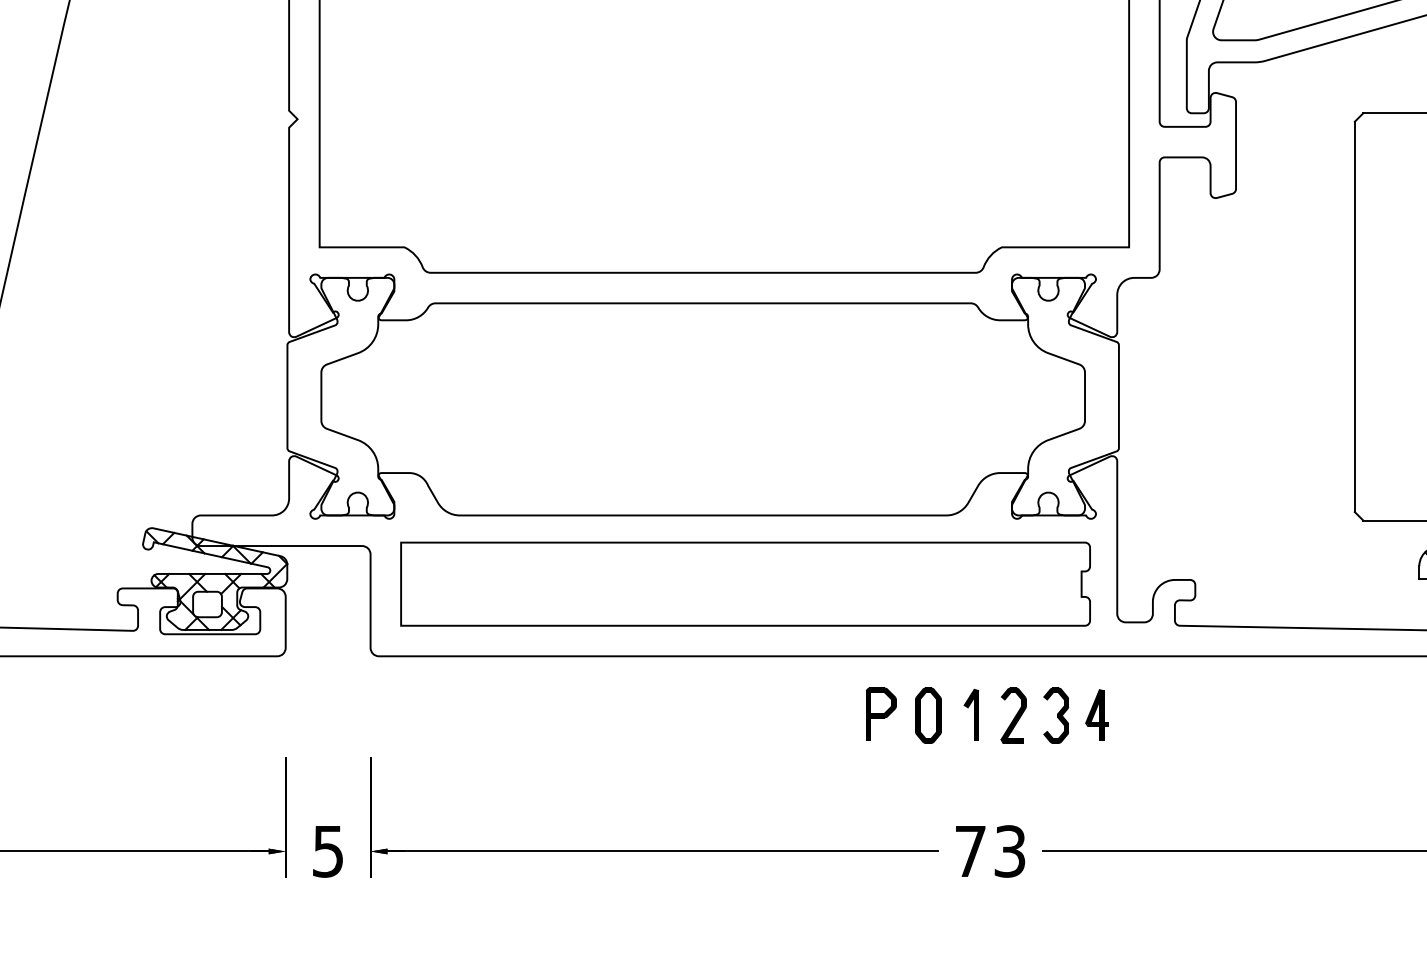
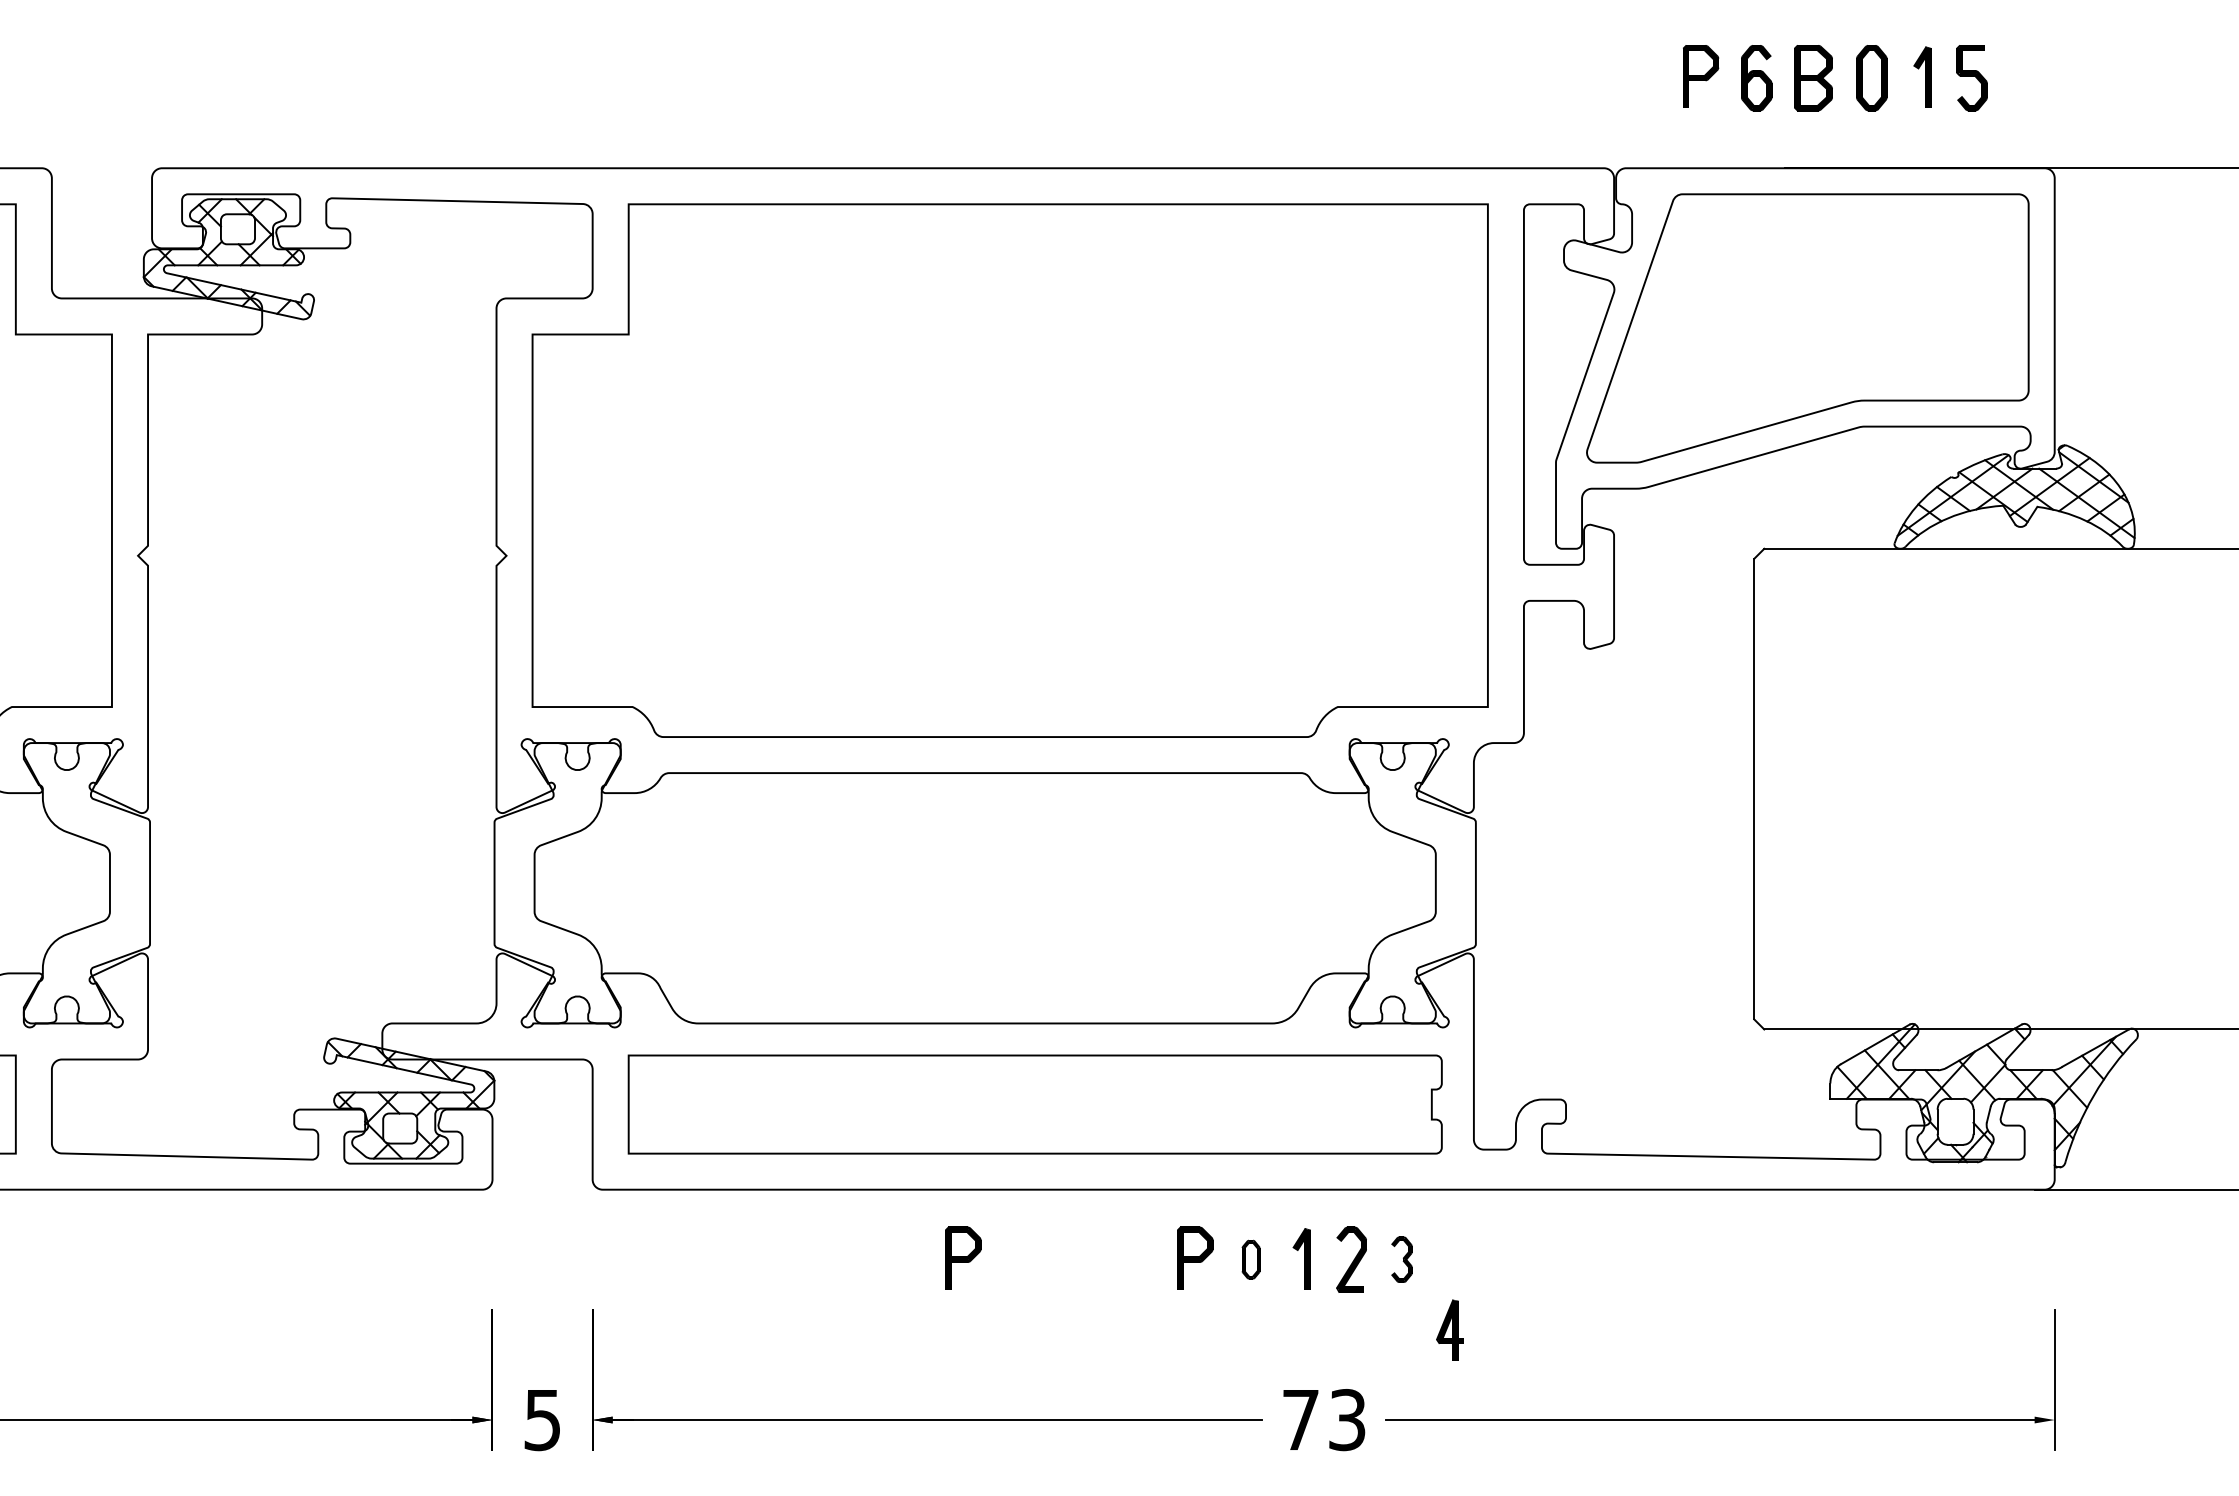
part: (684, 713) -> (963, 1257), added
part: (1096, 714) -> (1449, 1329), moved
part: (927, 715) -> (1250, 1259), size x0.6
part: (1055, 715) -> (1401, 1259), size x0.7

